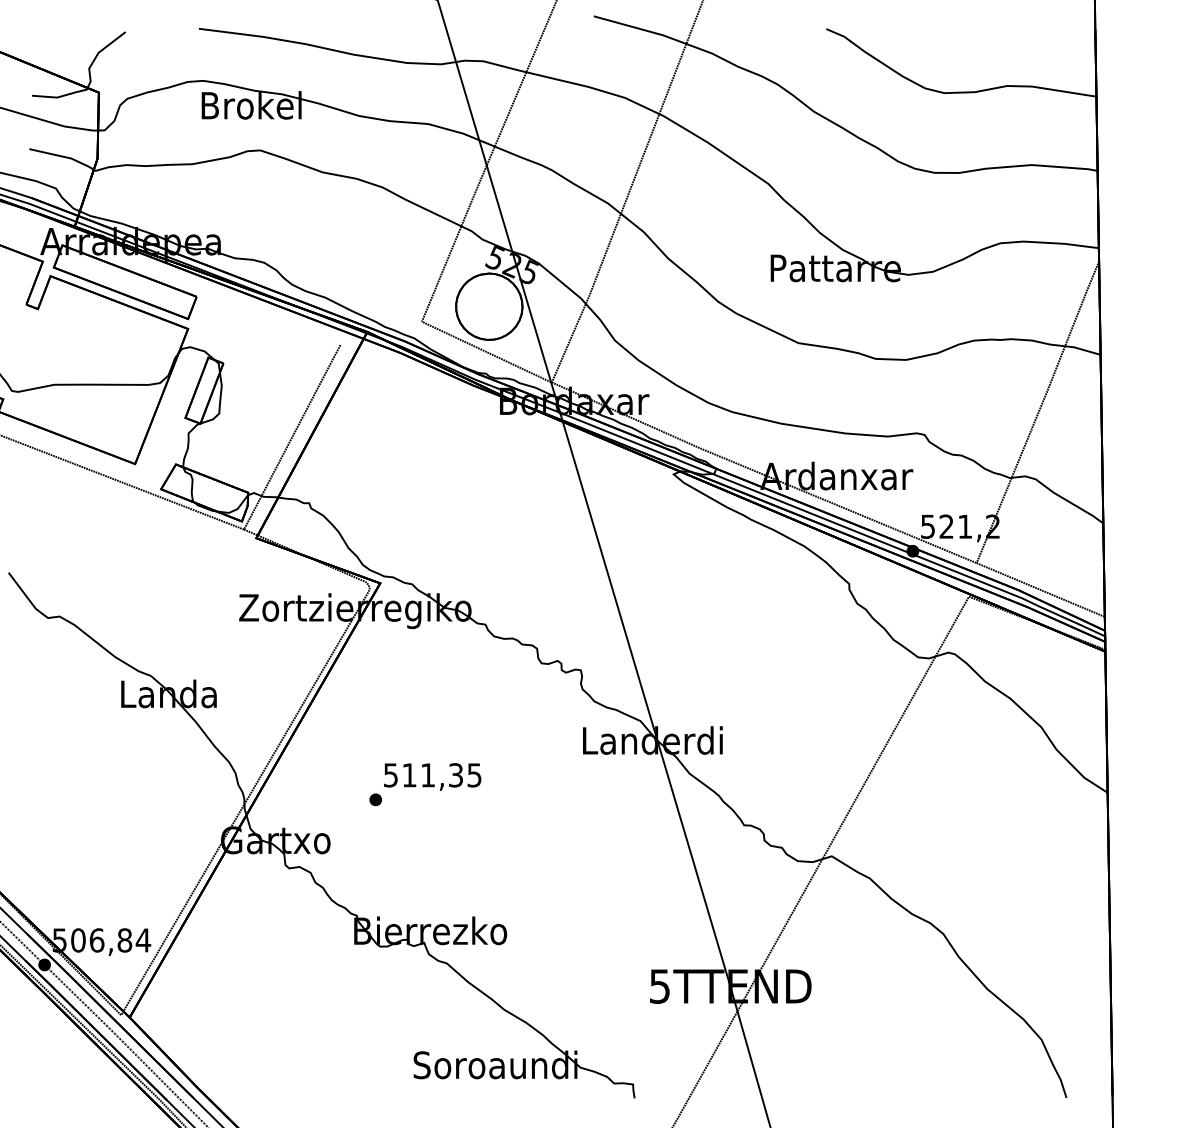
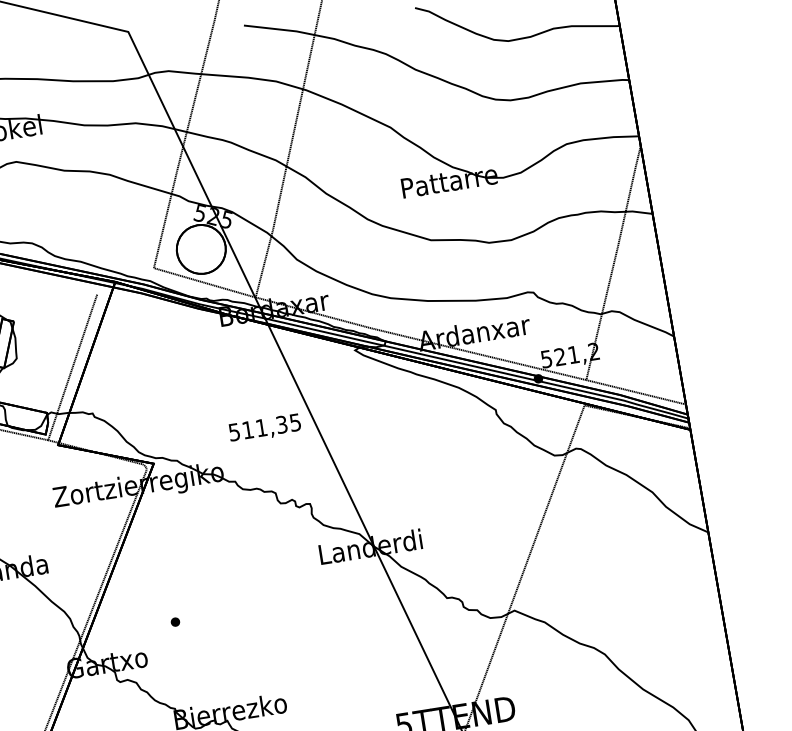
text: (432, 776) -> (264, 428), moved

